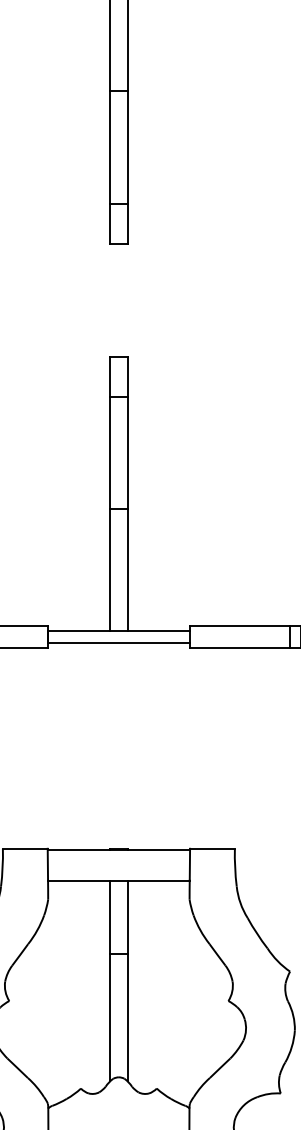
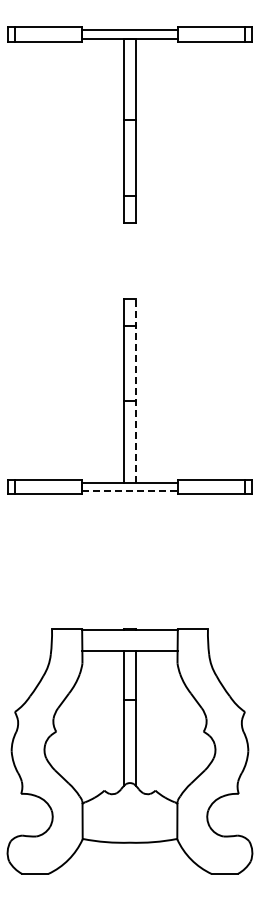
line: (127, 493) -> (135, 390), solid -> dashed
line: (119, 643) -> (130, 491), solid -> dashed

